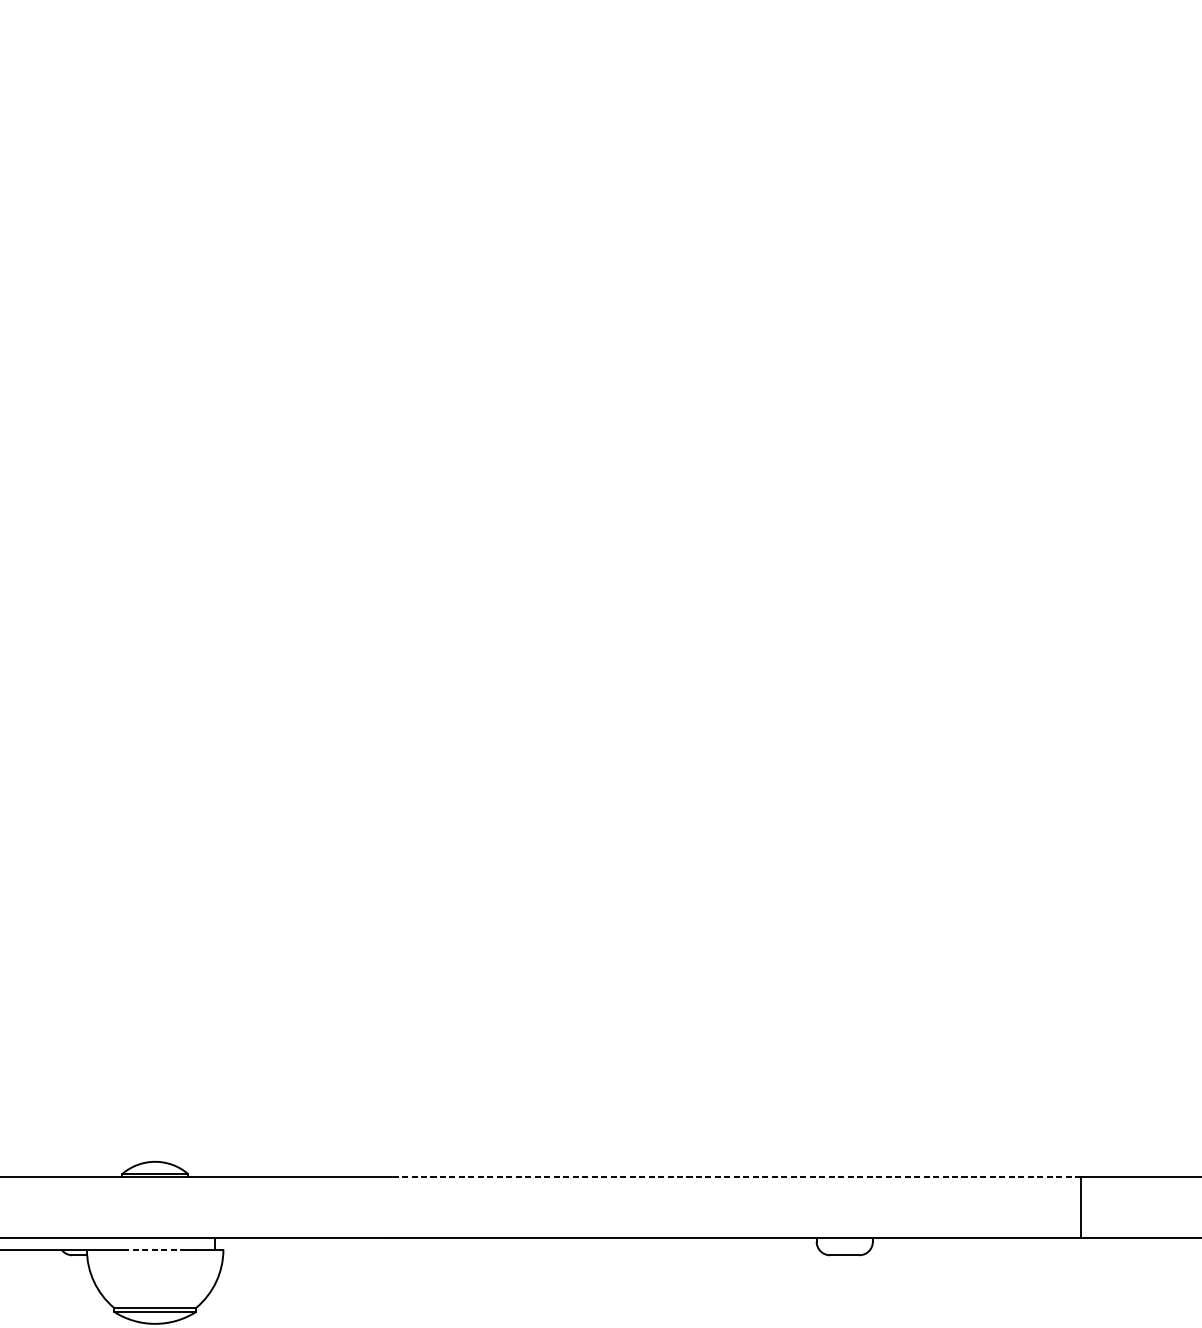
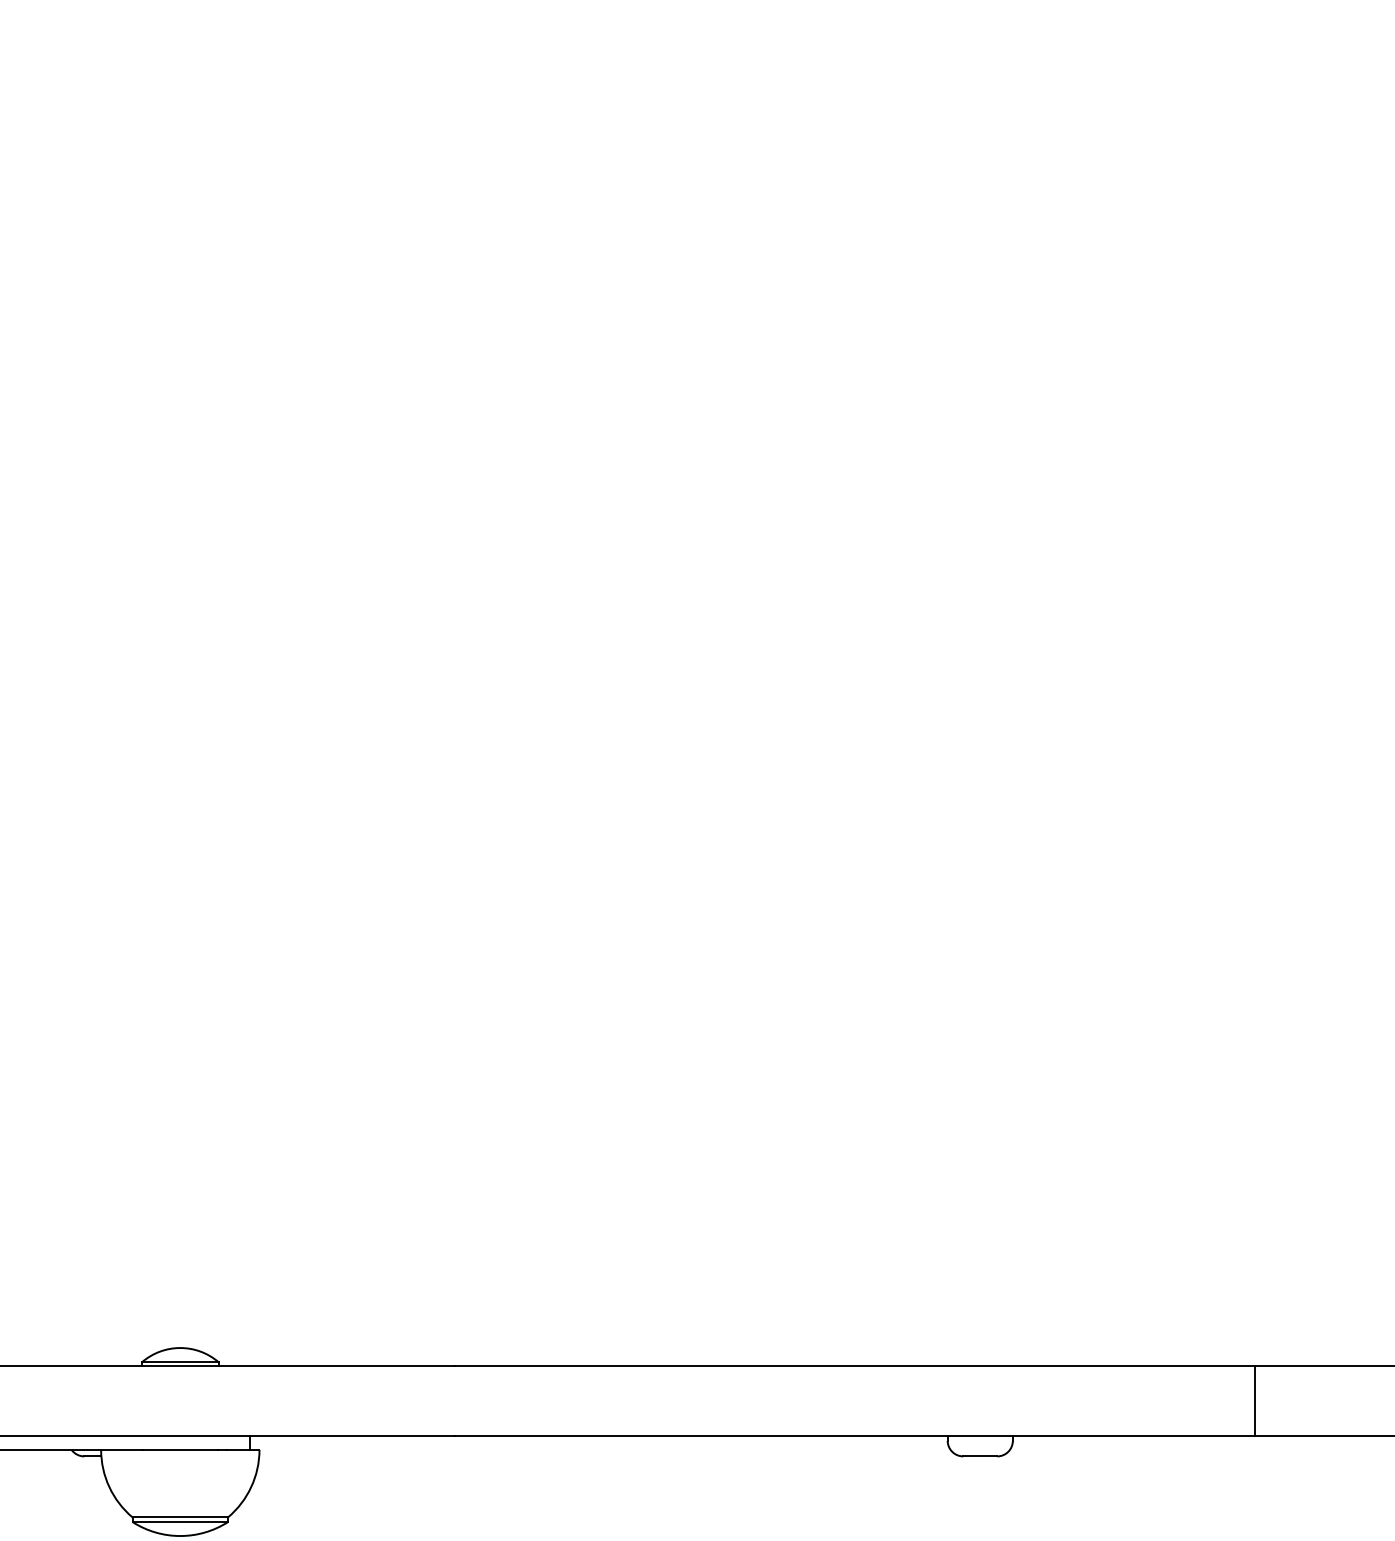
line: (736, 1177) -> (854, 1366), dashed -> solid
line: (155, 1249) -> (180, 1449), dashed -> solid

